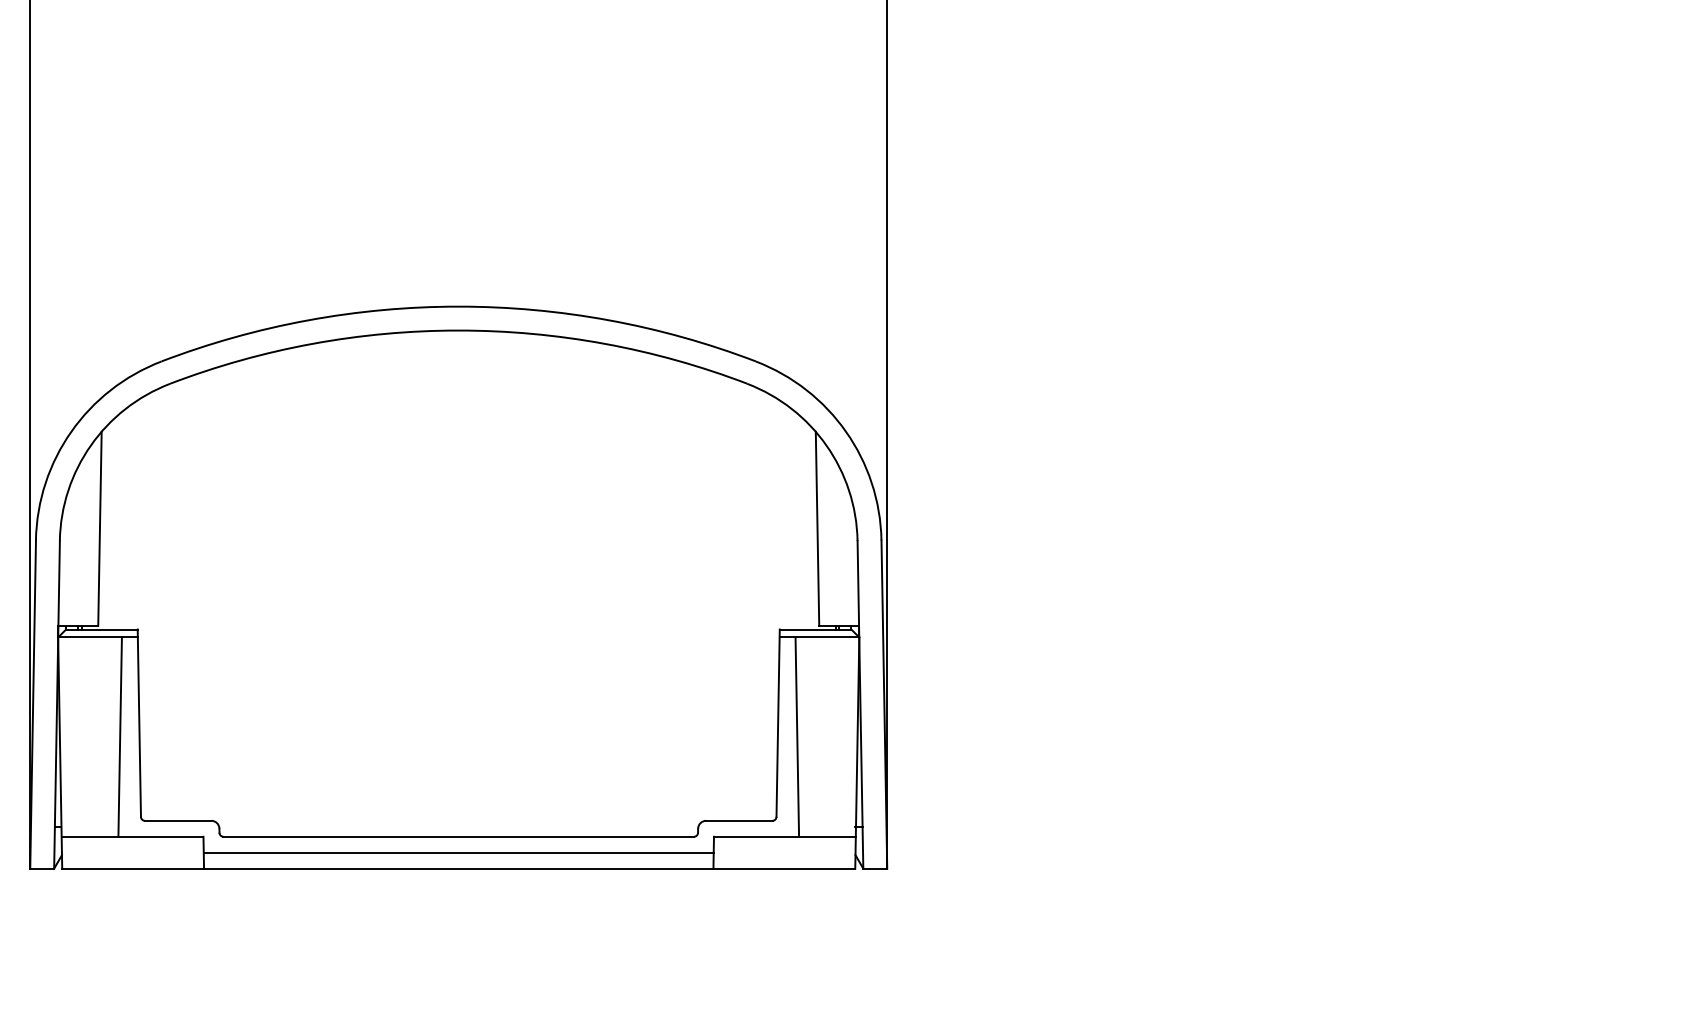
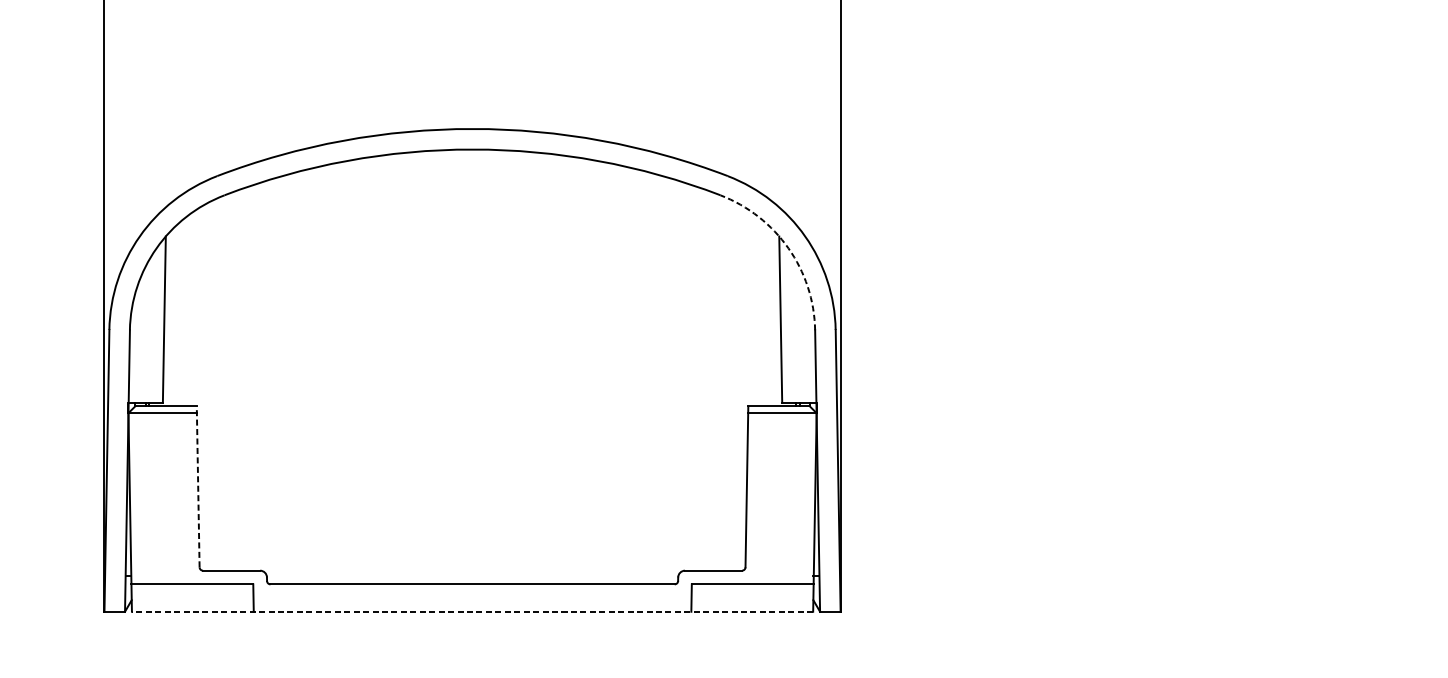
arc: (826, 445) -> (788, 248), solid -> dashed
line: (139, 723) -> (198, 487), solid -> dashed
line: (119, 736) -> (181, 498), removed
line: (797, 736) -> (763, 498), removed
line: (458, 852) -> (472, 597), removed
line: (458, 868) -> (472, 611), solid -> dashed

